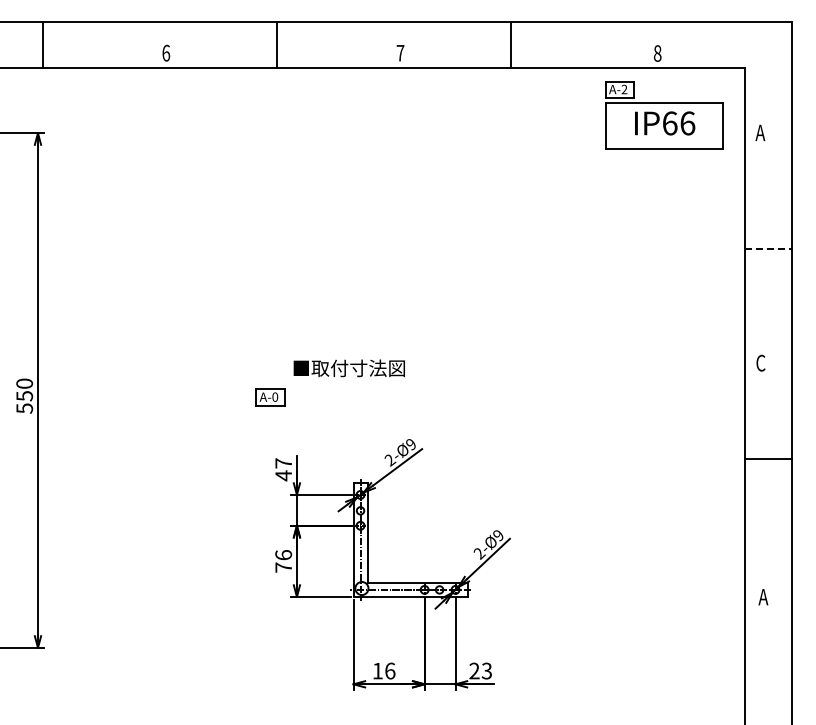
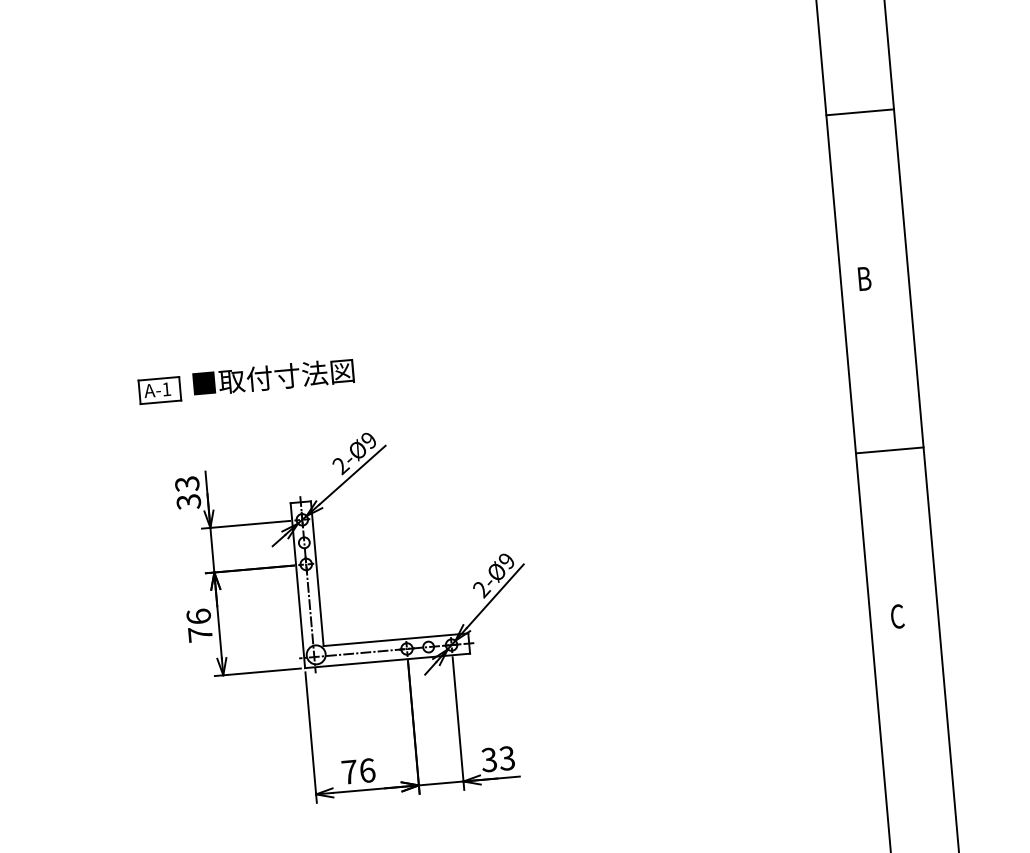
line: (768, 248) -> (860, 112), dashed -> solid
text: (760, 362) -> (863, 277), C -> B
text: (348, 368) -> (272, 377), moved
text: (275, 396) -> (167, 388), A-0 -> A-1
line: (767, 458) -> (888, 450), moved
text: (283, 469) -> (187, 492), 47 -> 33
text: (763, 596) -> (897, 615), A -> C
text: (377, 671) -> (349, 772), 16 -> 76
text: (474, 671) -> (489, 760), 23 -> 33

